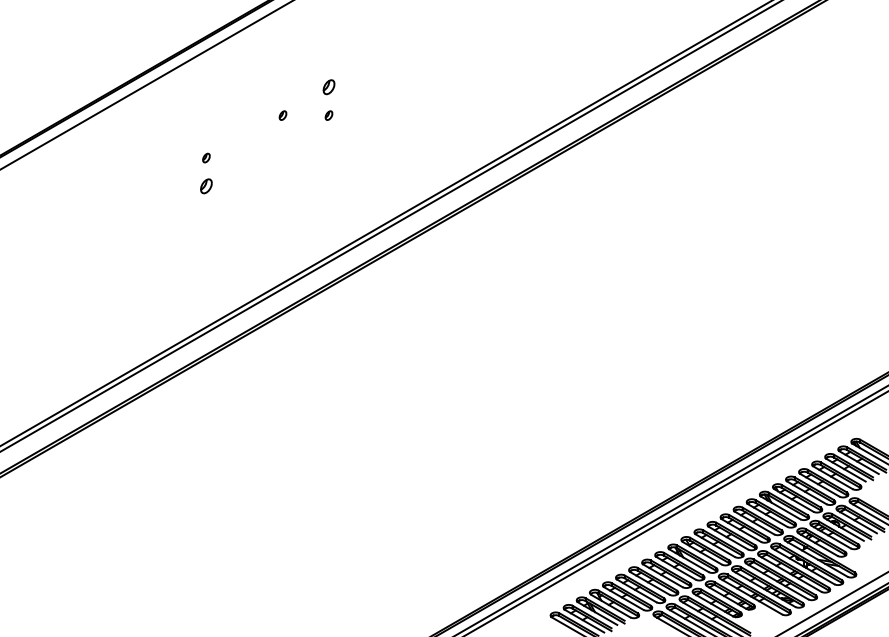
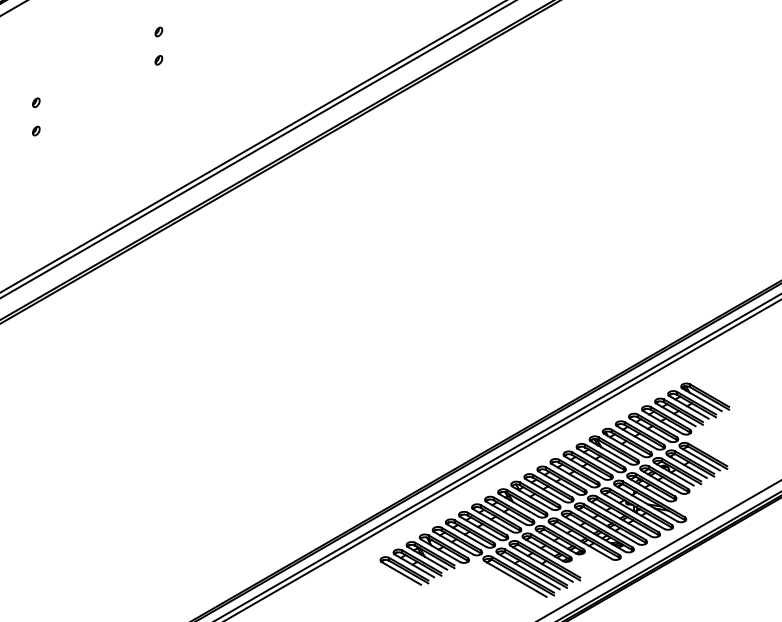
part: (328, 87) -> (158, 32), size x0.62
part: (282, 115) -> (112, 60), removed
part: (206, 186) -> (36, 131), size x0.62

